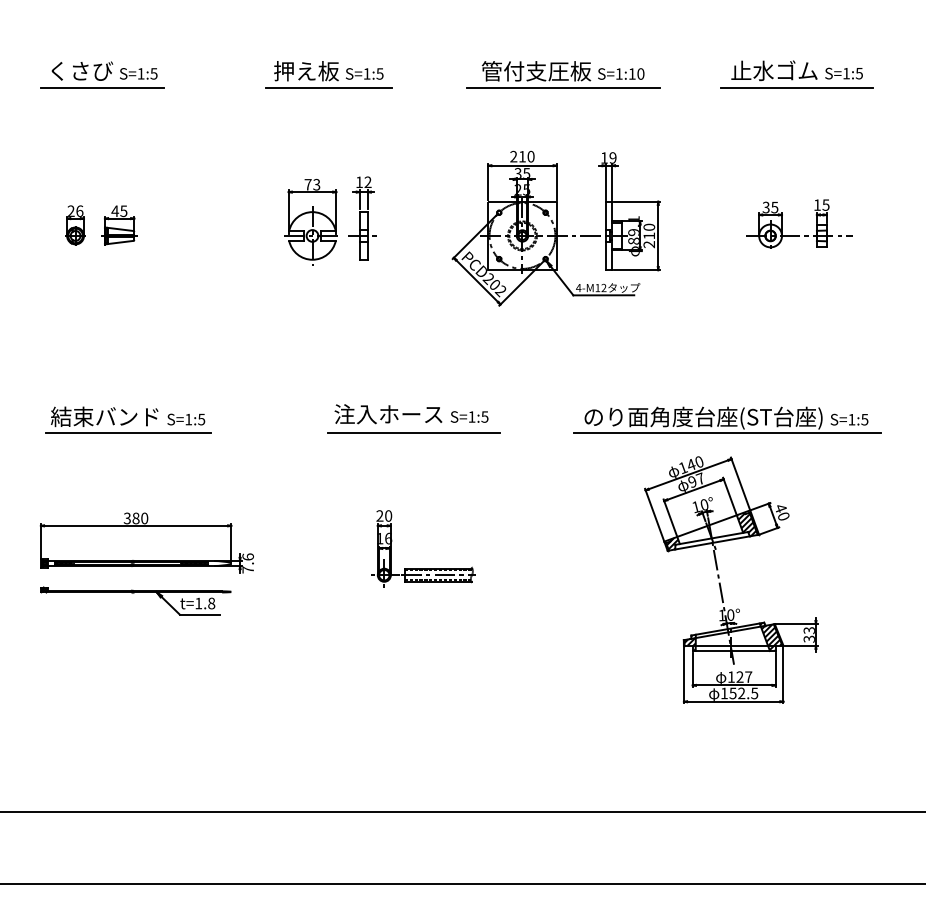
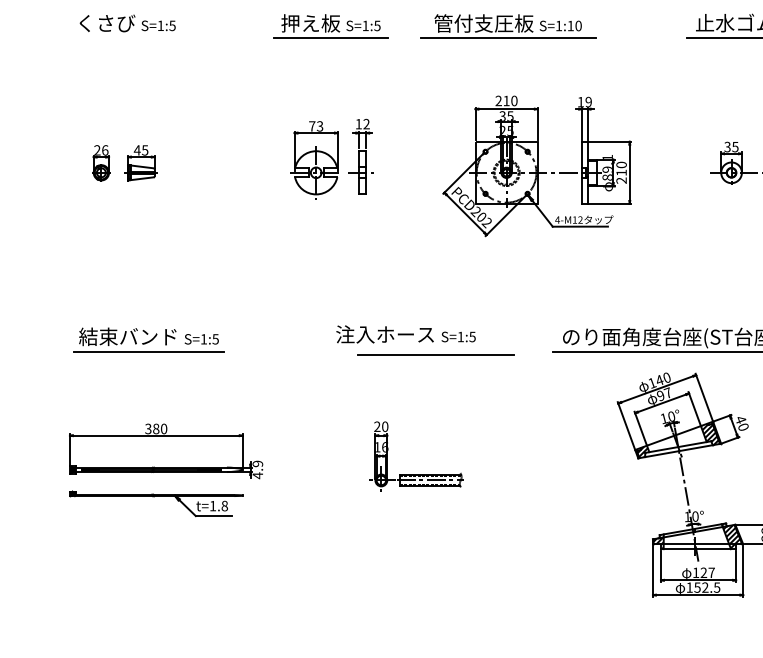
part: (563, 74) -> (508, 26), moved
line: (102, 87) -> (125, 38), removed
line: (413, 432) -> (435, 354), moved
text: (247, 563) -> (257, 469), 7.6 -> 4.9

